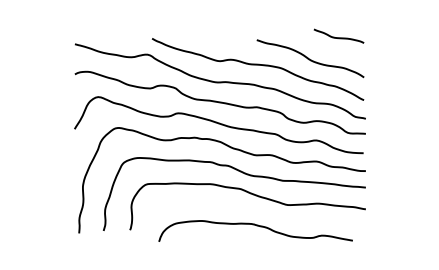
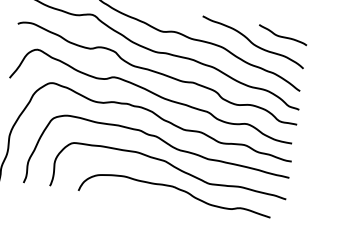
curve: (338, 37) -> (282, 36), moved
curve: (256, 226) -> (177, 189), moved

